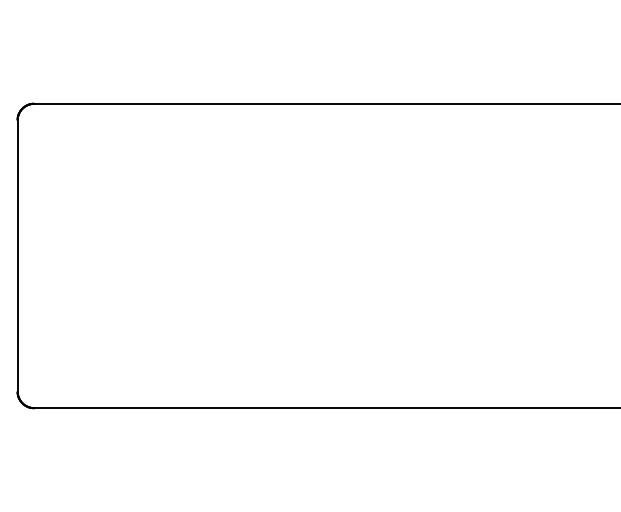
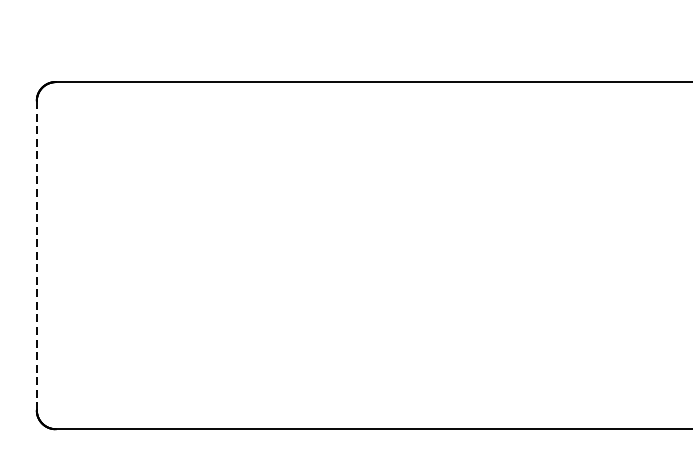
line: (17, 256) -> (36, 256), solid -> dashed

